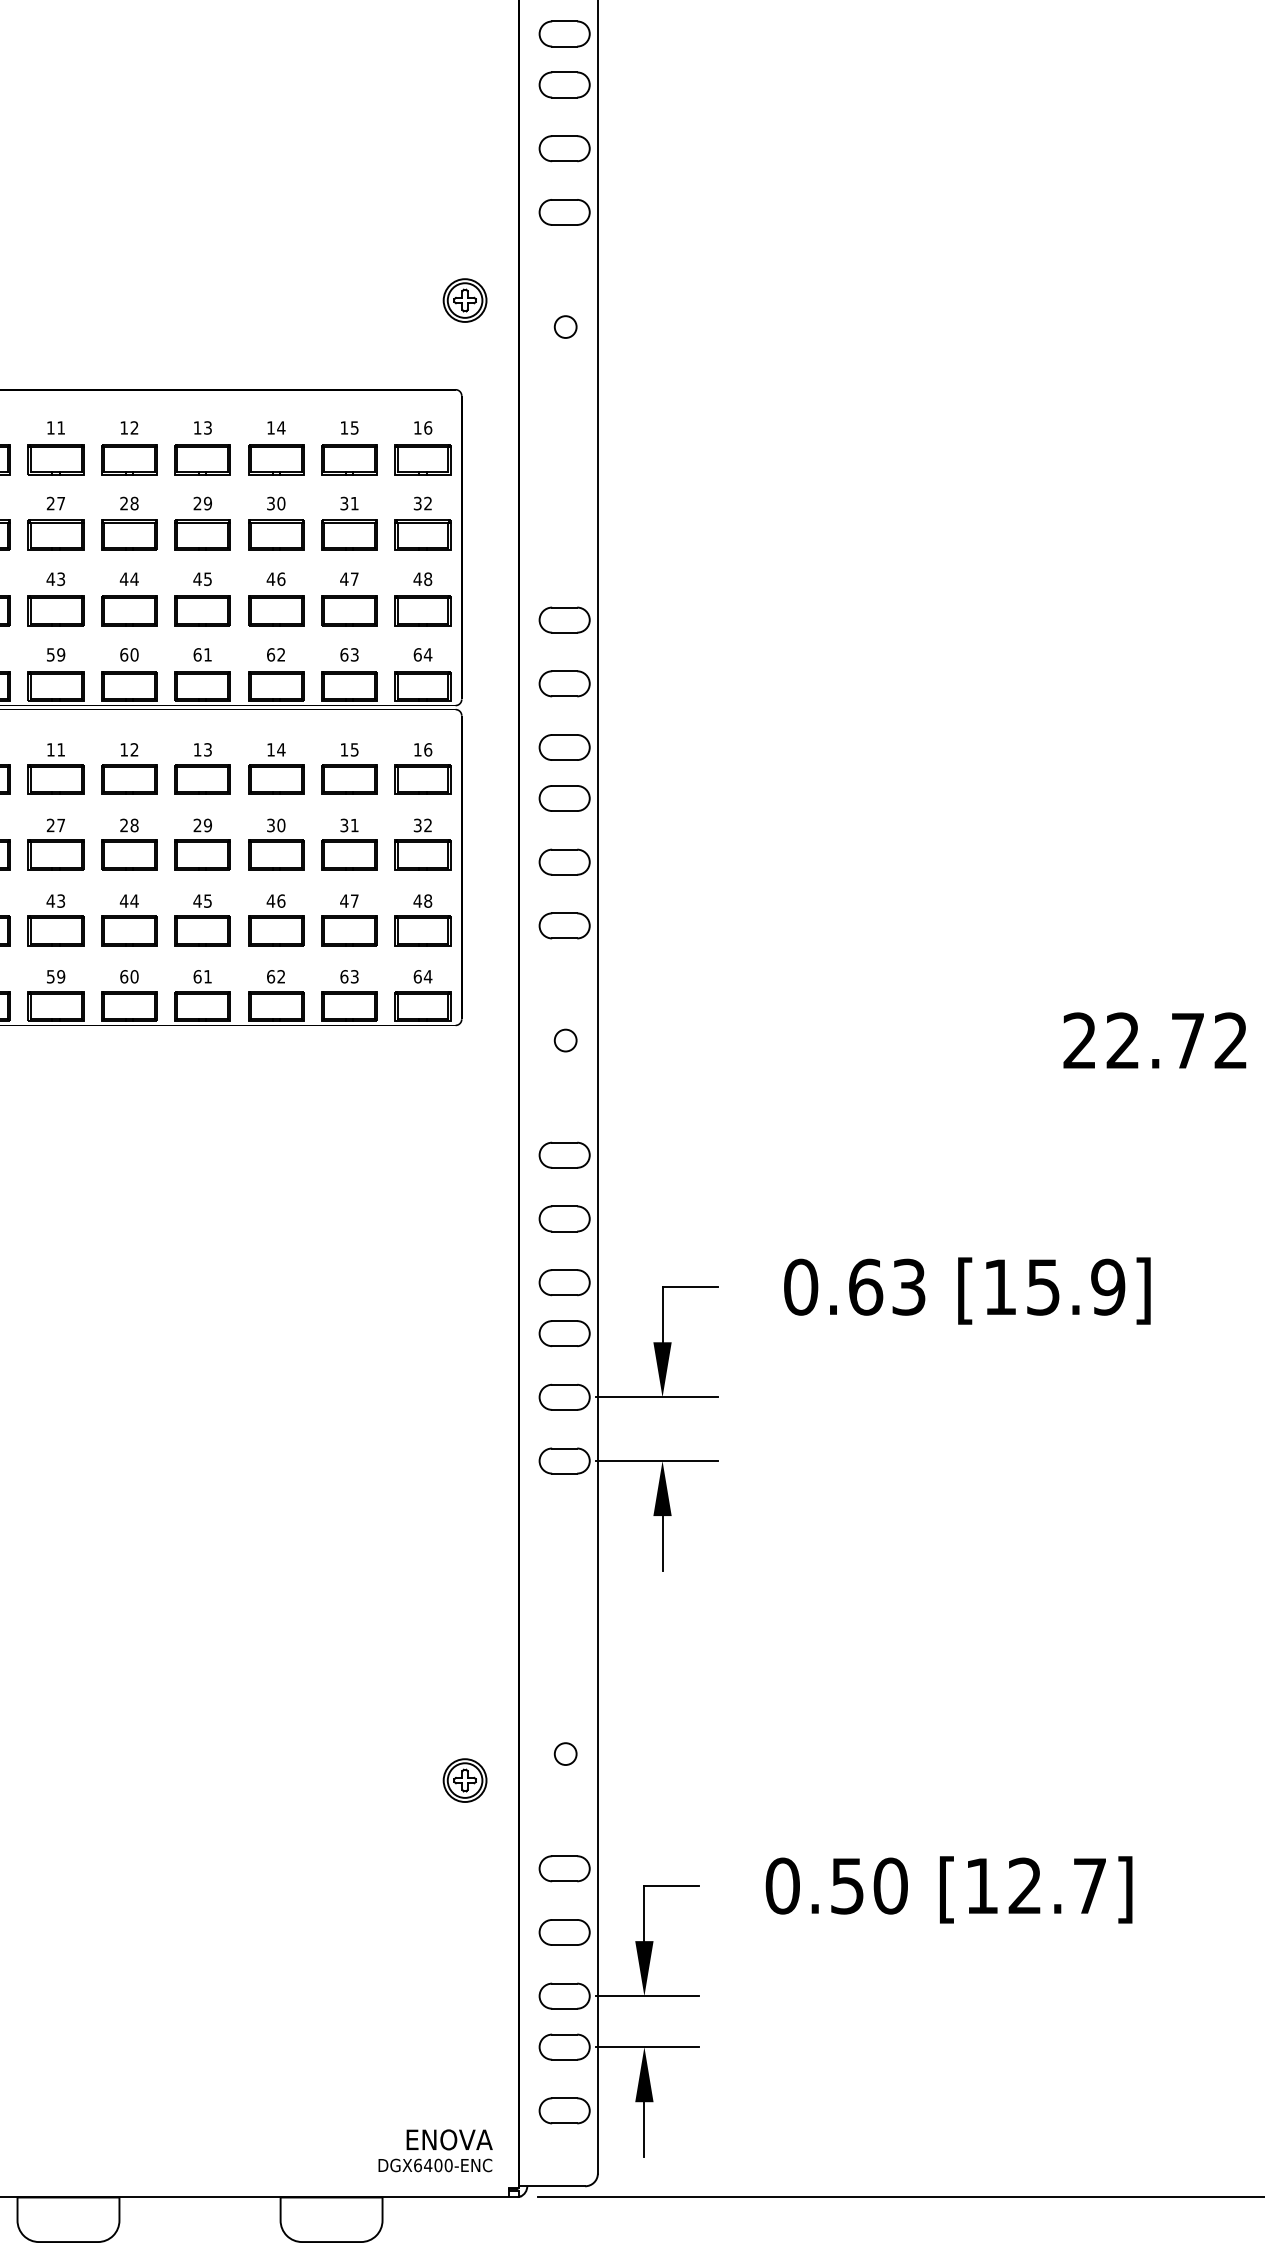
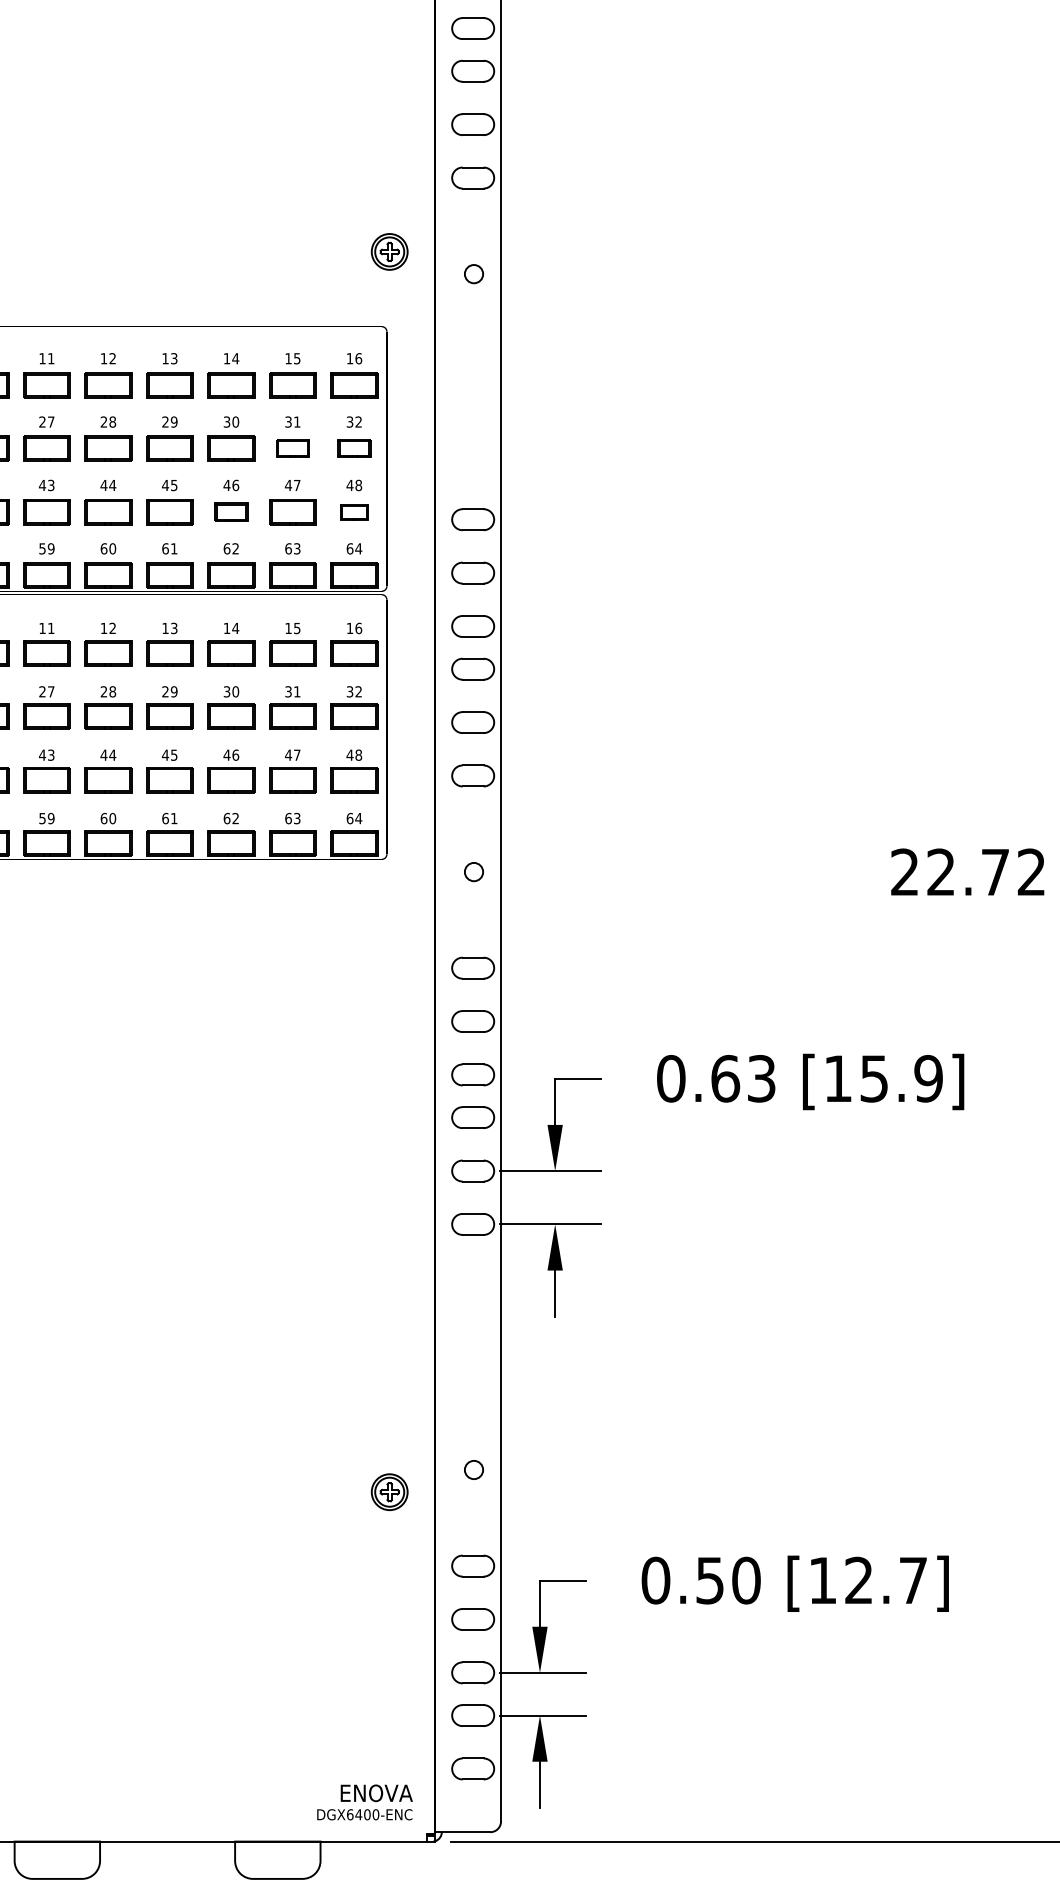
part: (349, 535) -> (292, 448), size x0.7
part: (423, 535) -> (354, 448), size x0.7
part: (276, 611) -> (231, 512), size x0.7
part: (423, 611) -> (354, 512), size x0.6

